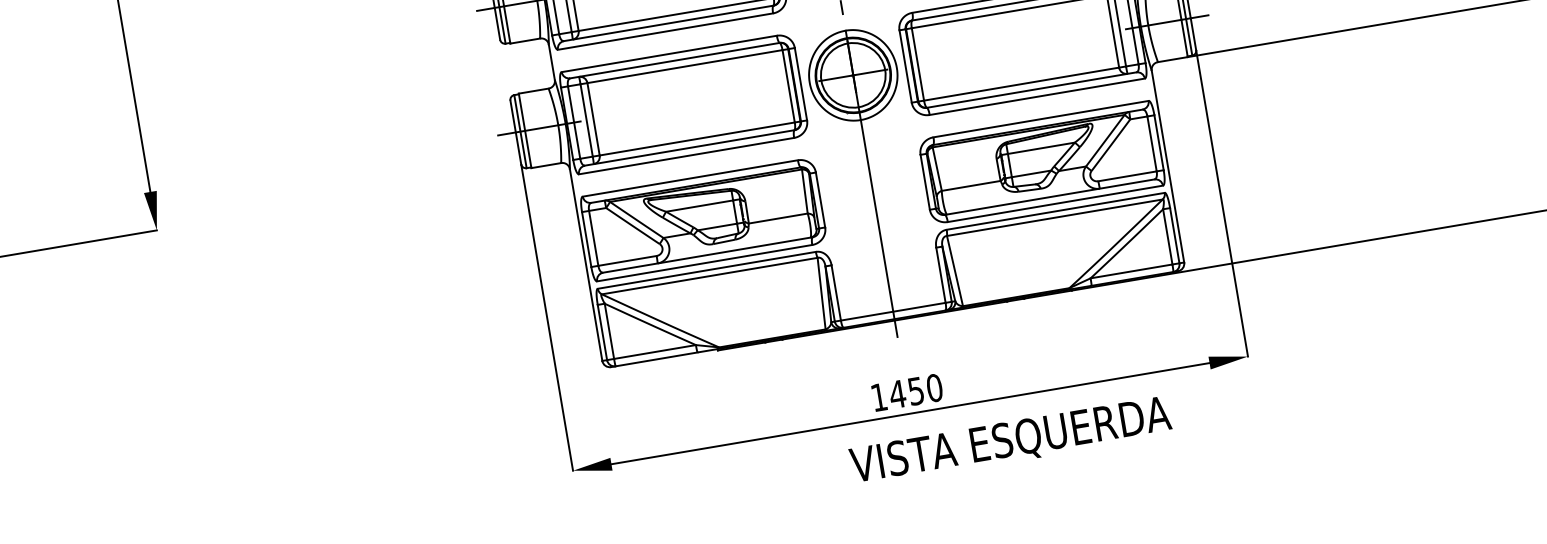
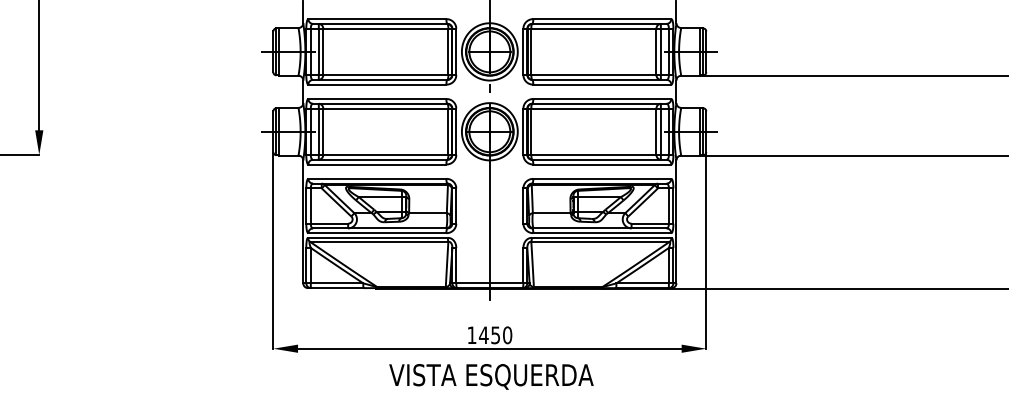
text: (1010, 441) -> (491, 376), moved

